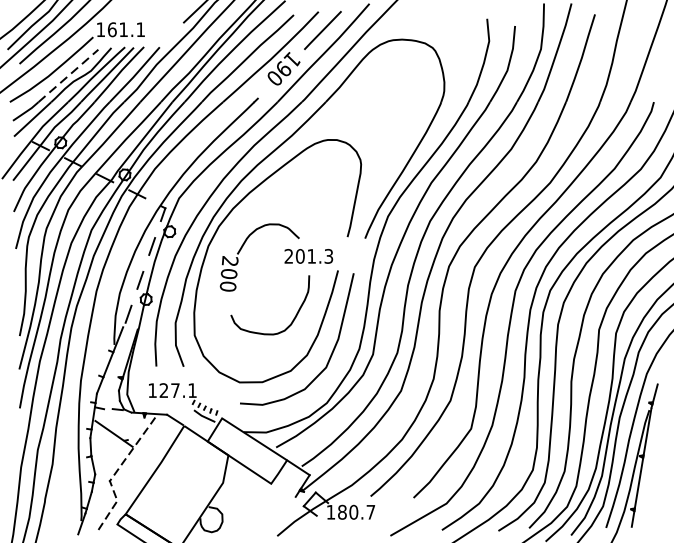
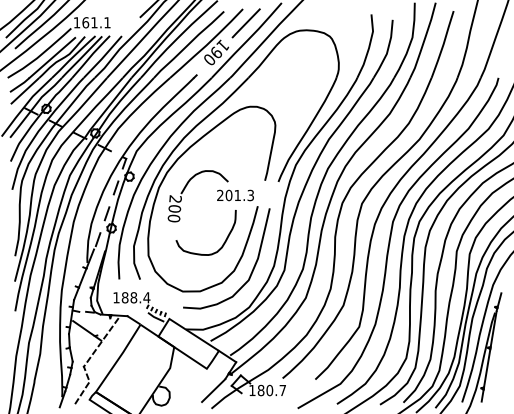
line: (68, 75) -> (52, 57), dashed -> solid
text: (177, 390) -> (135, 297), 127.1 -> 188.4
line: (279, 512) -> (213, 390), added

